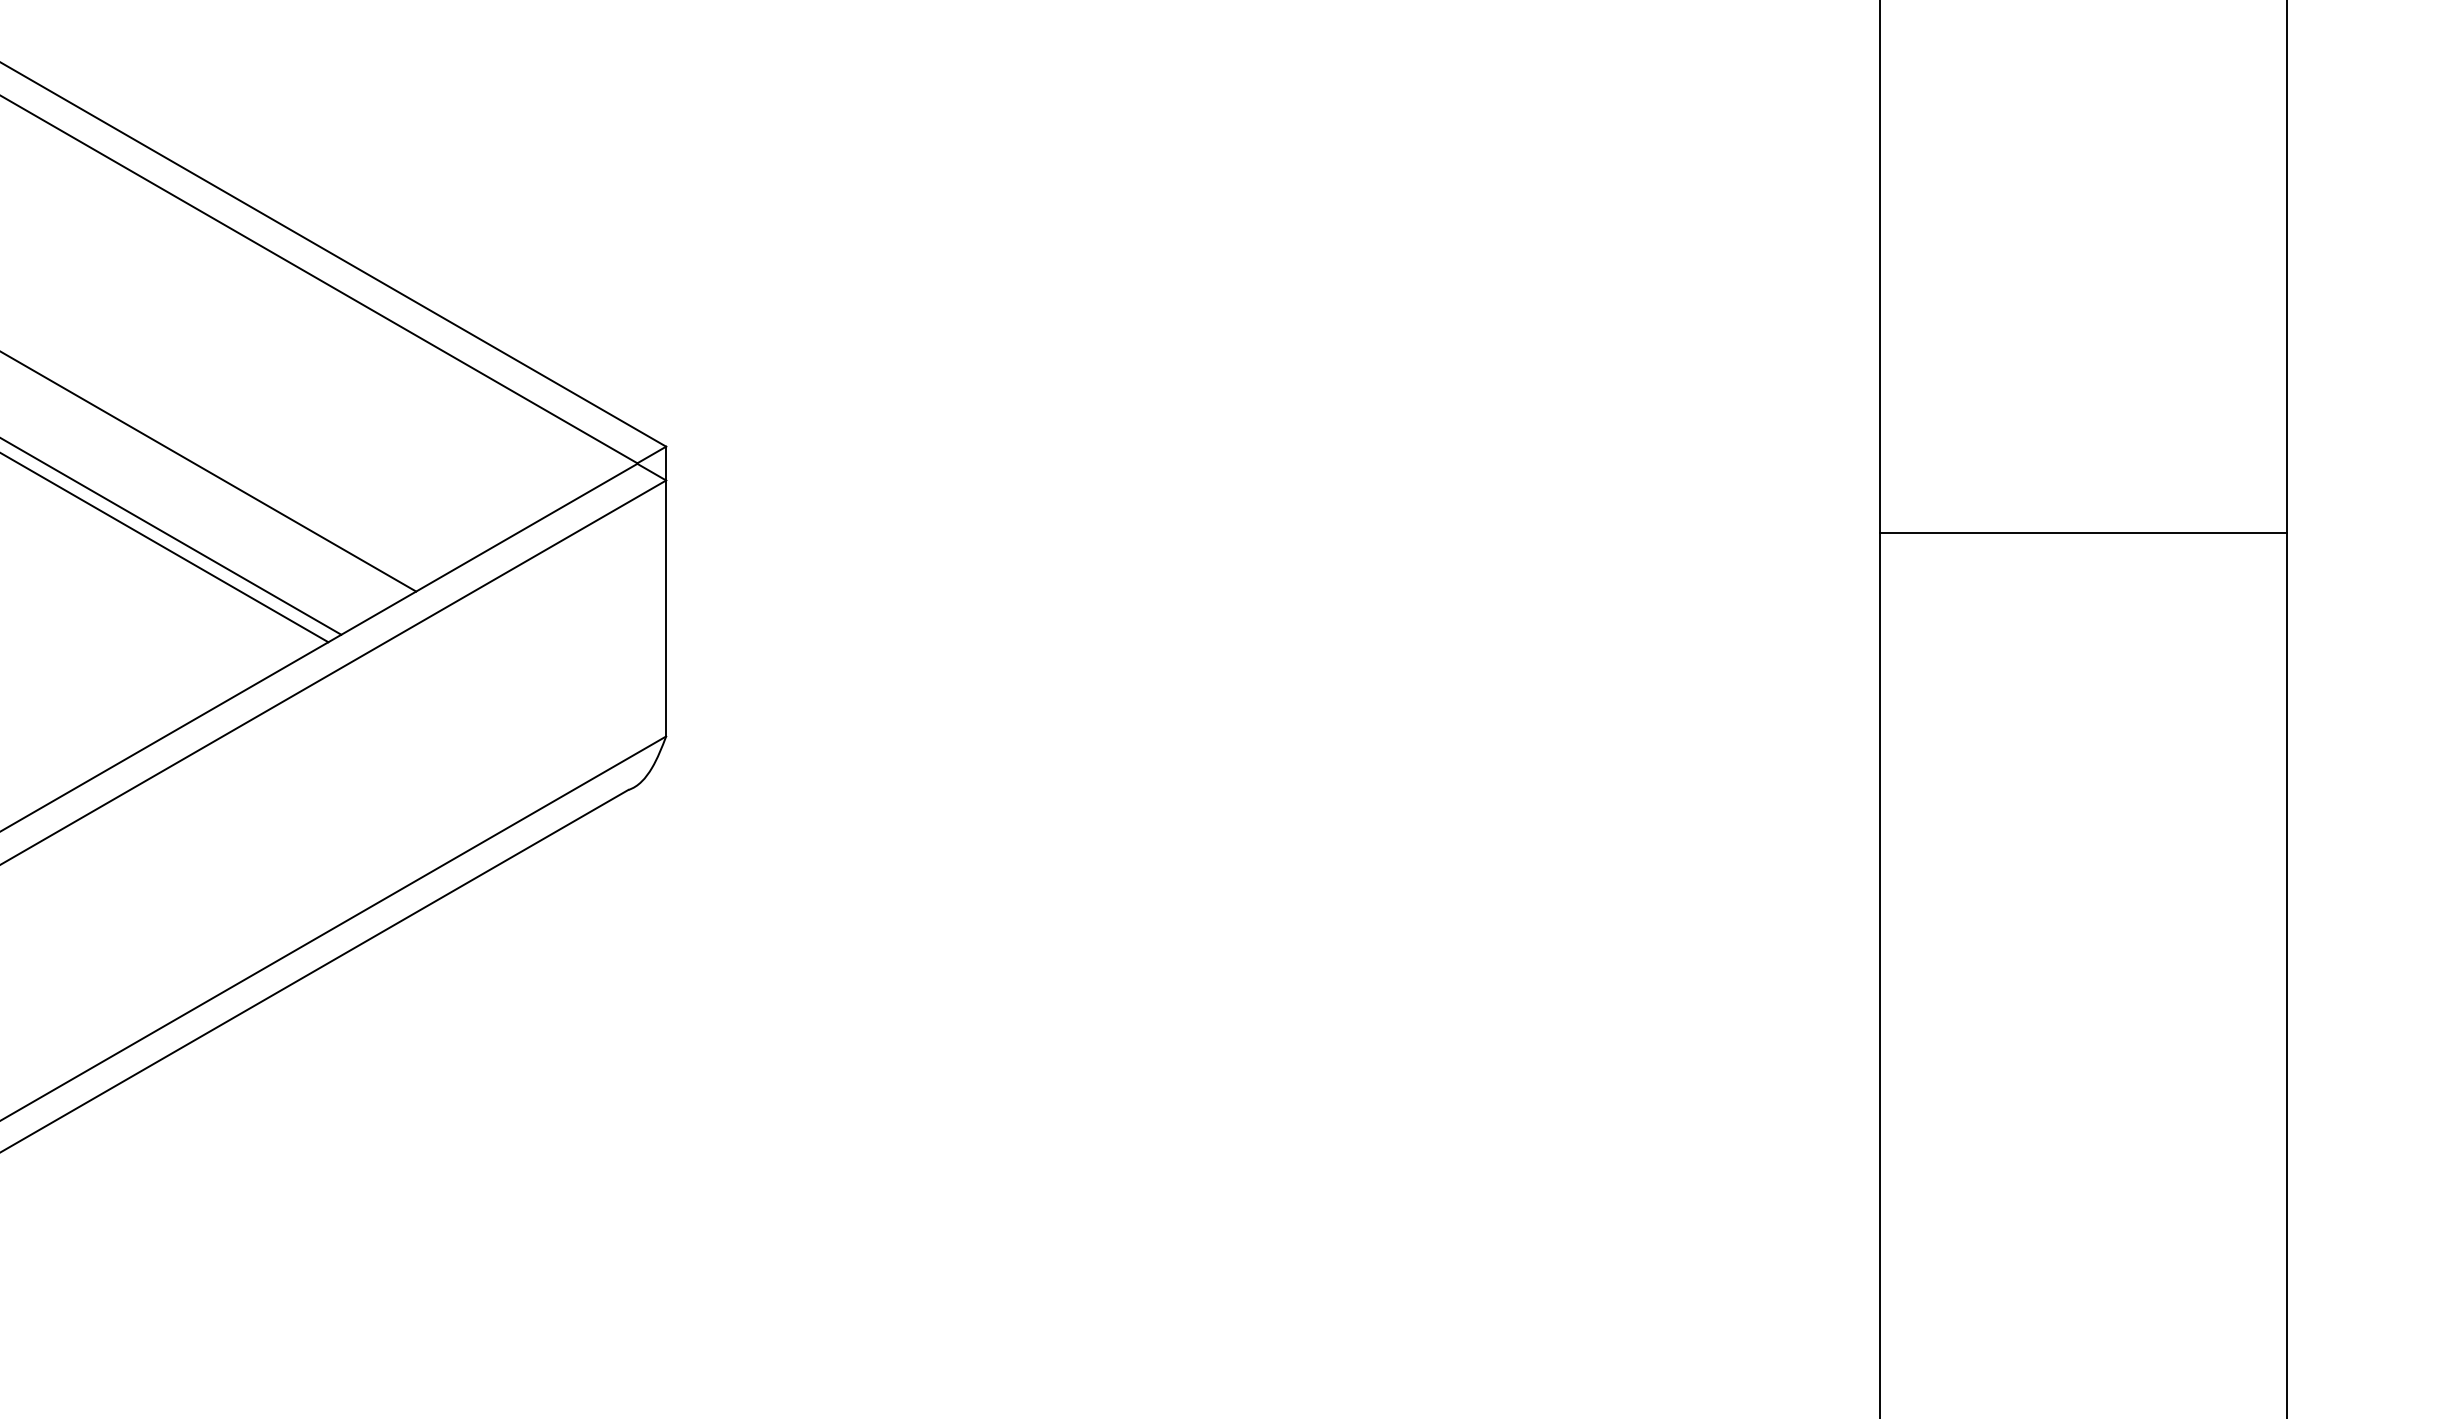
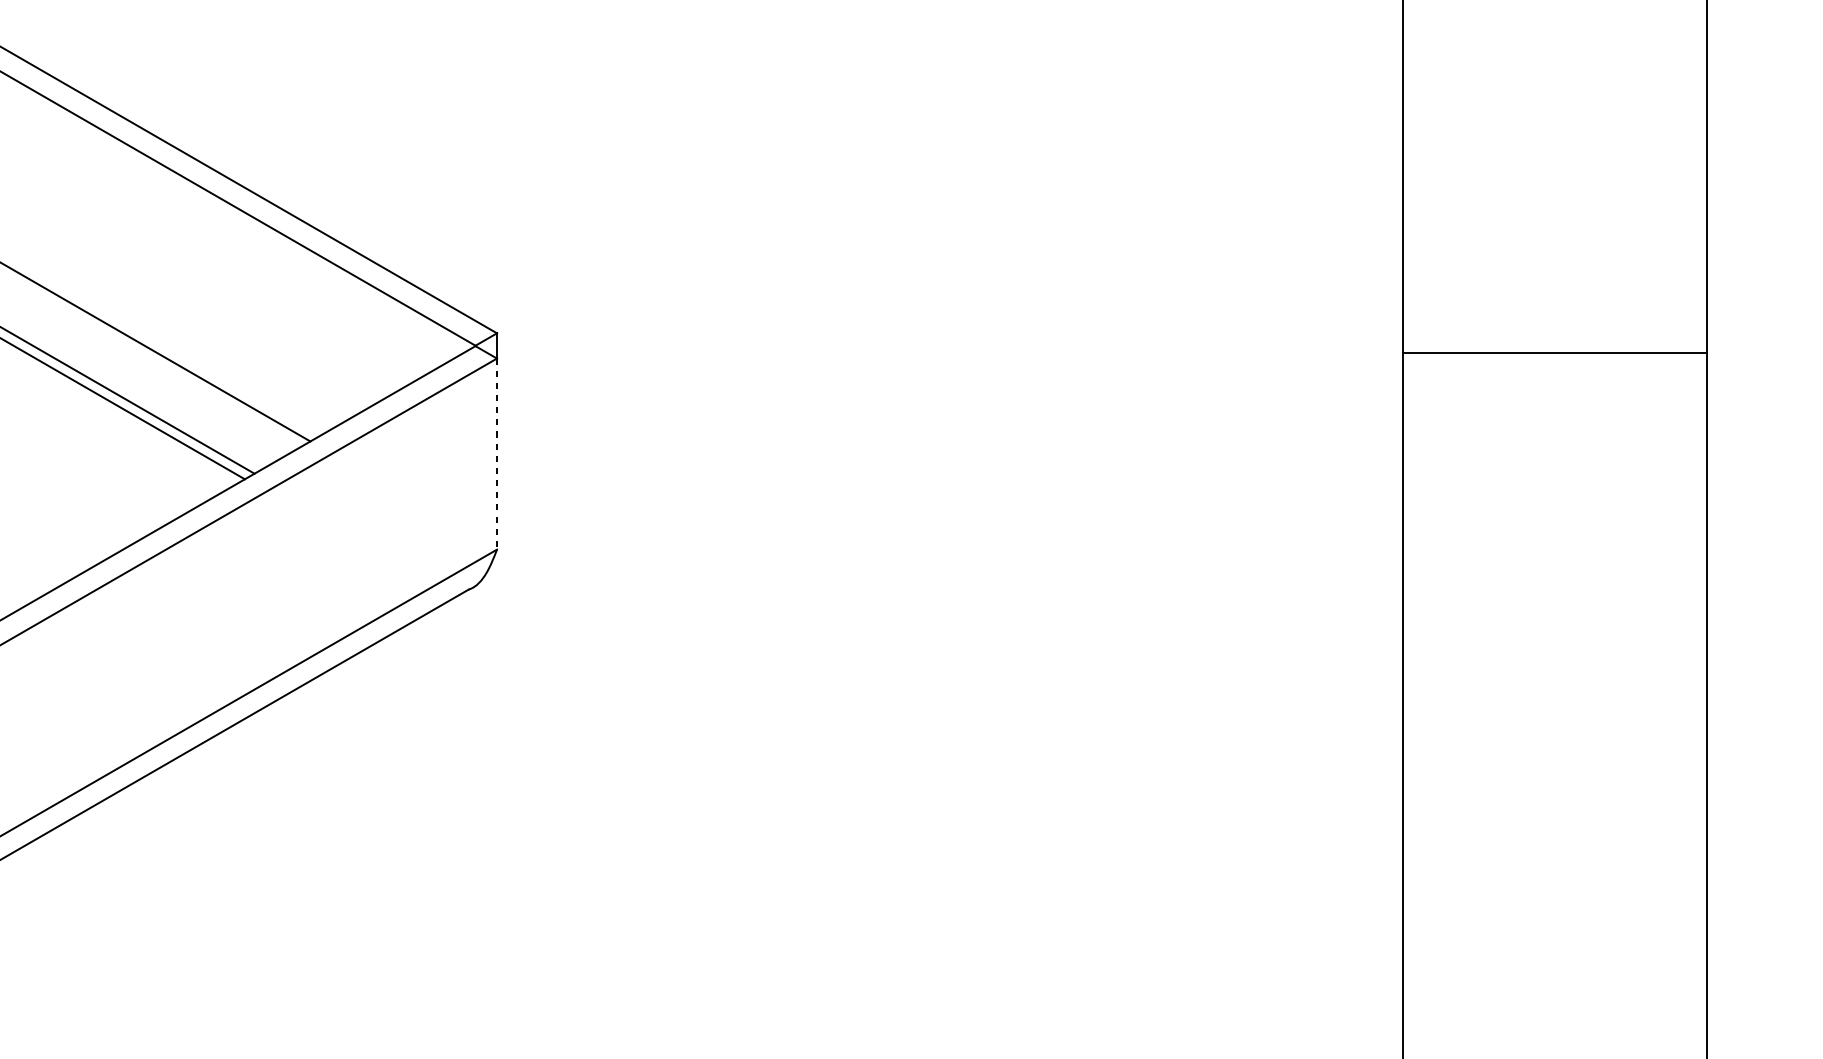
line: (2083, 533) -> (1554, 353), moved
line: (666, 608) -> (497, 454), solid -> dashed

